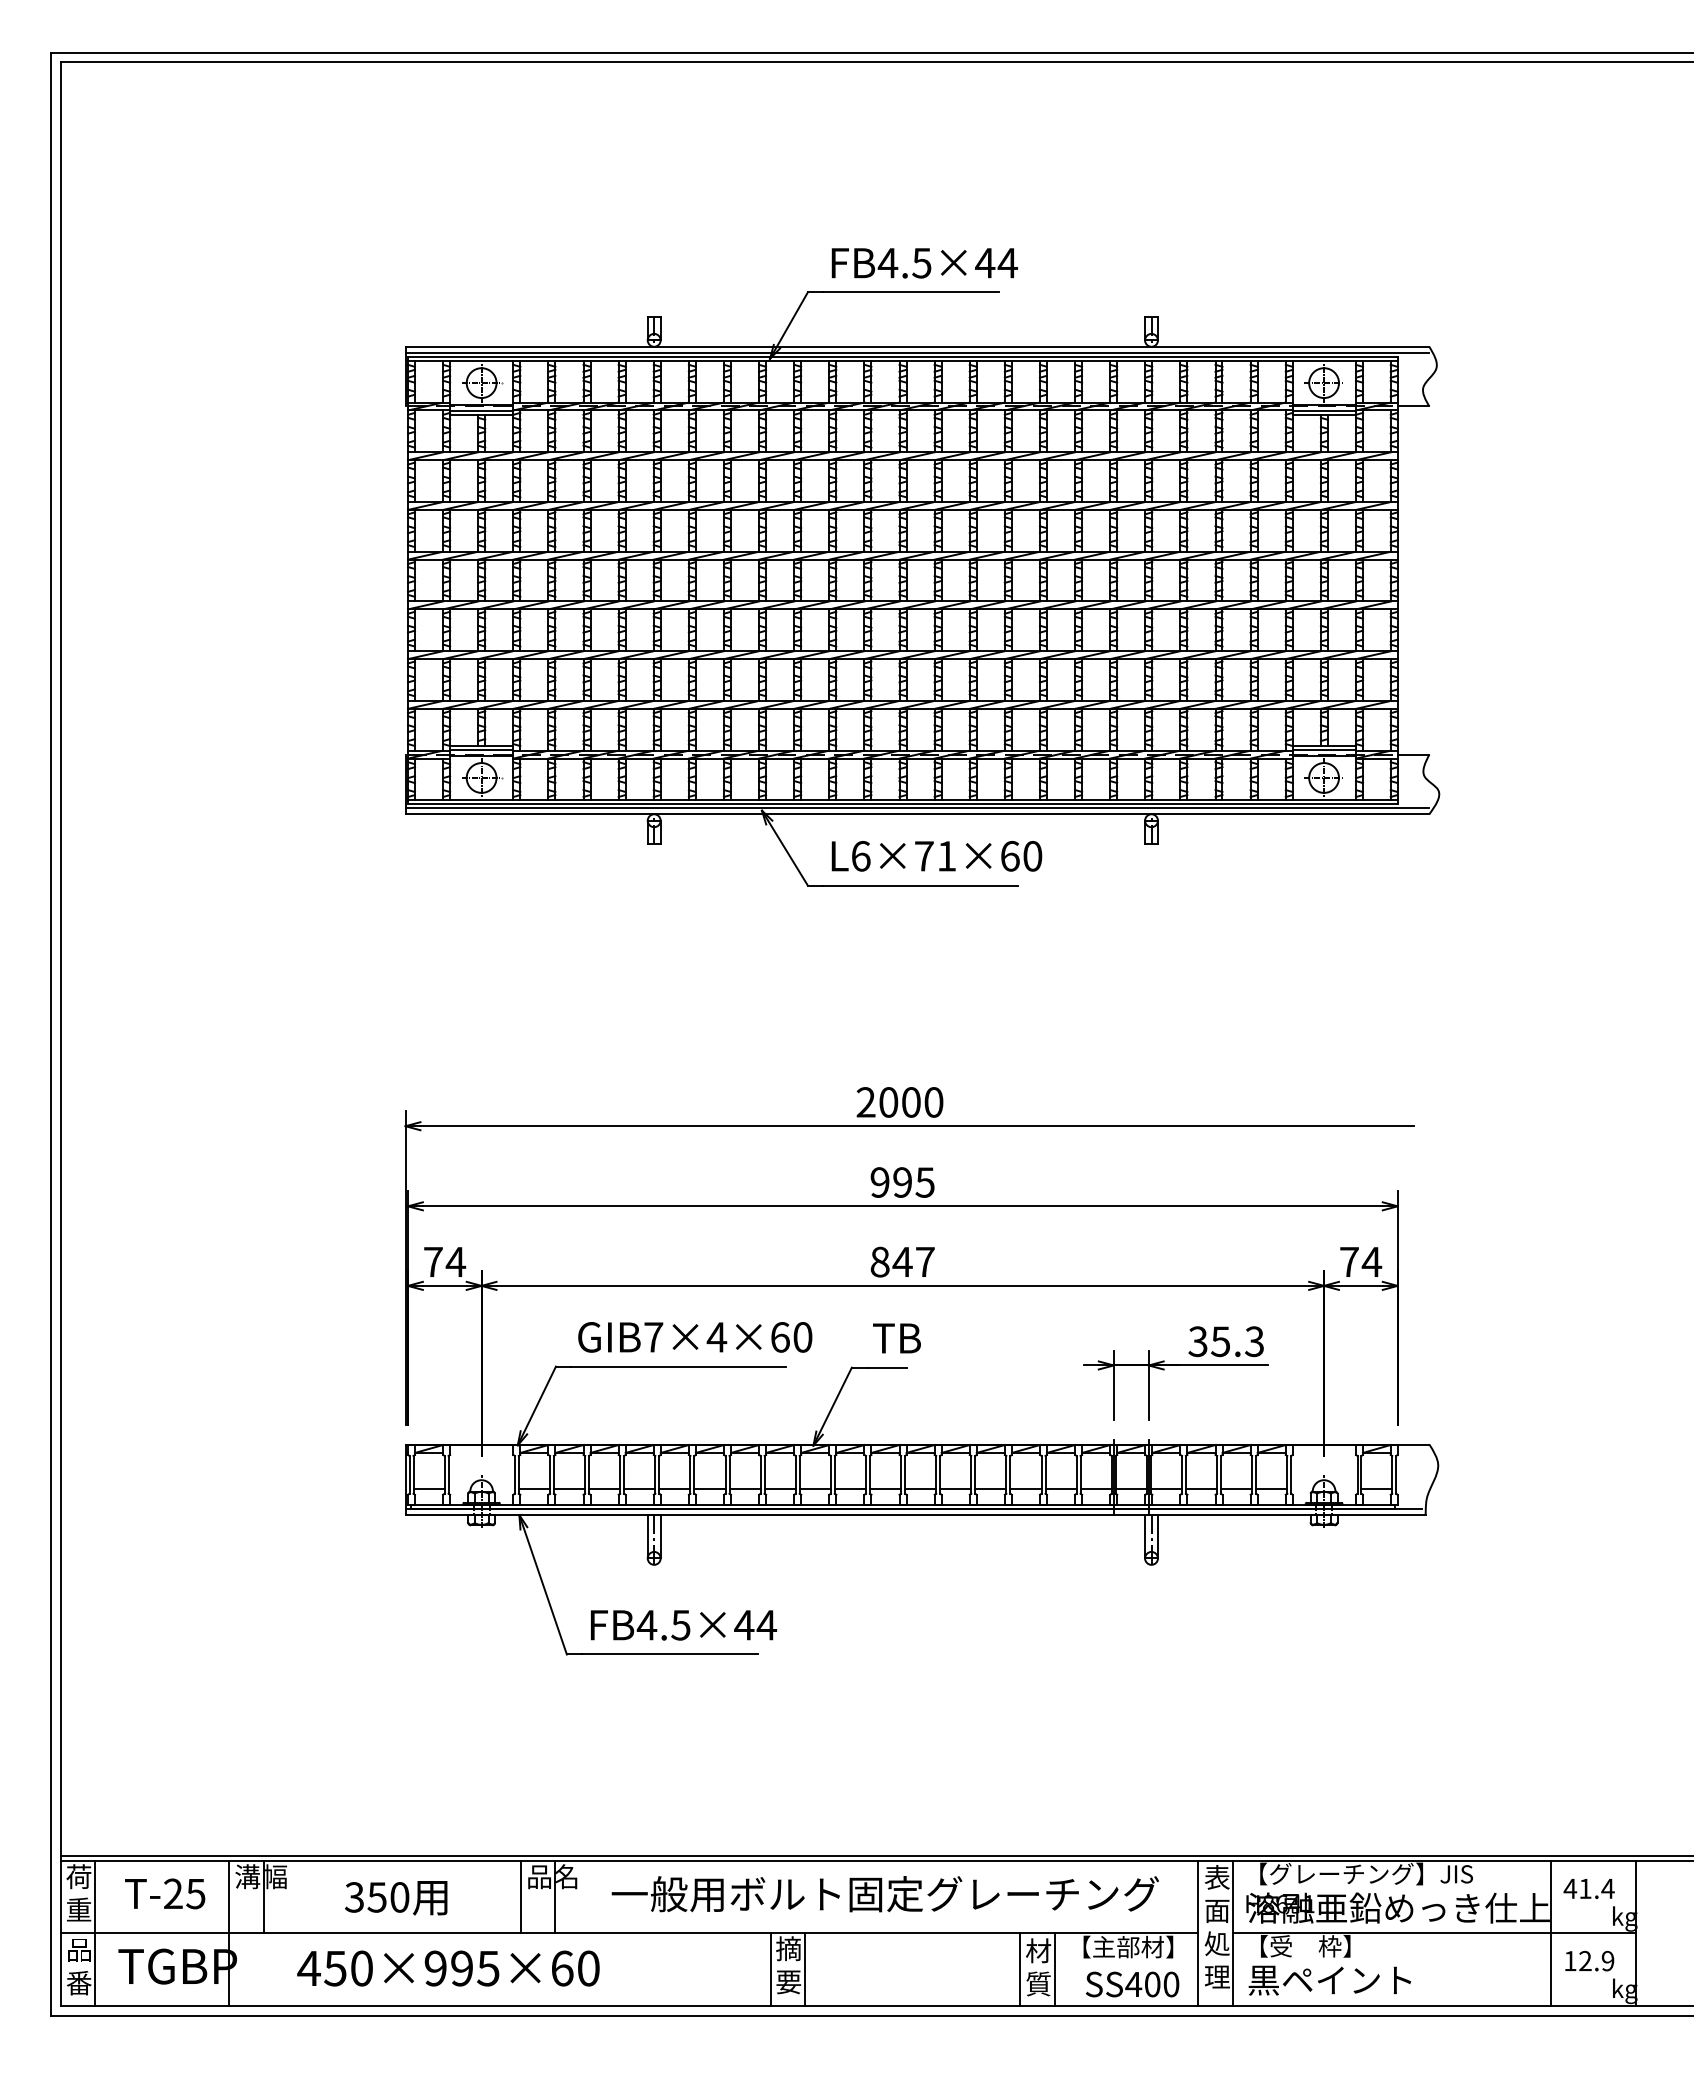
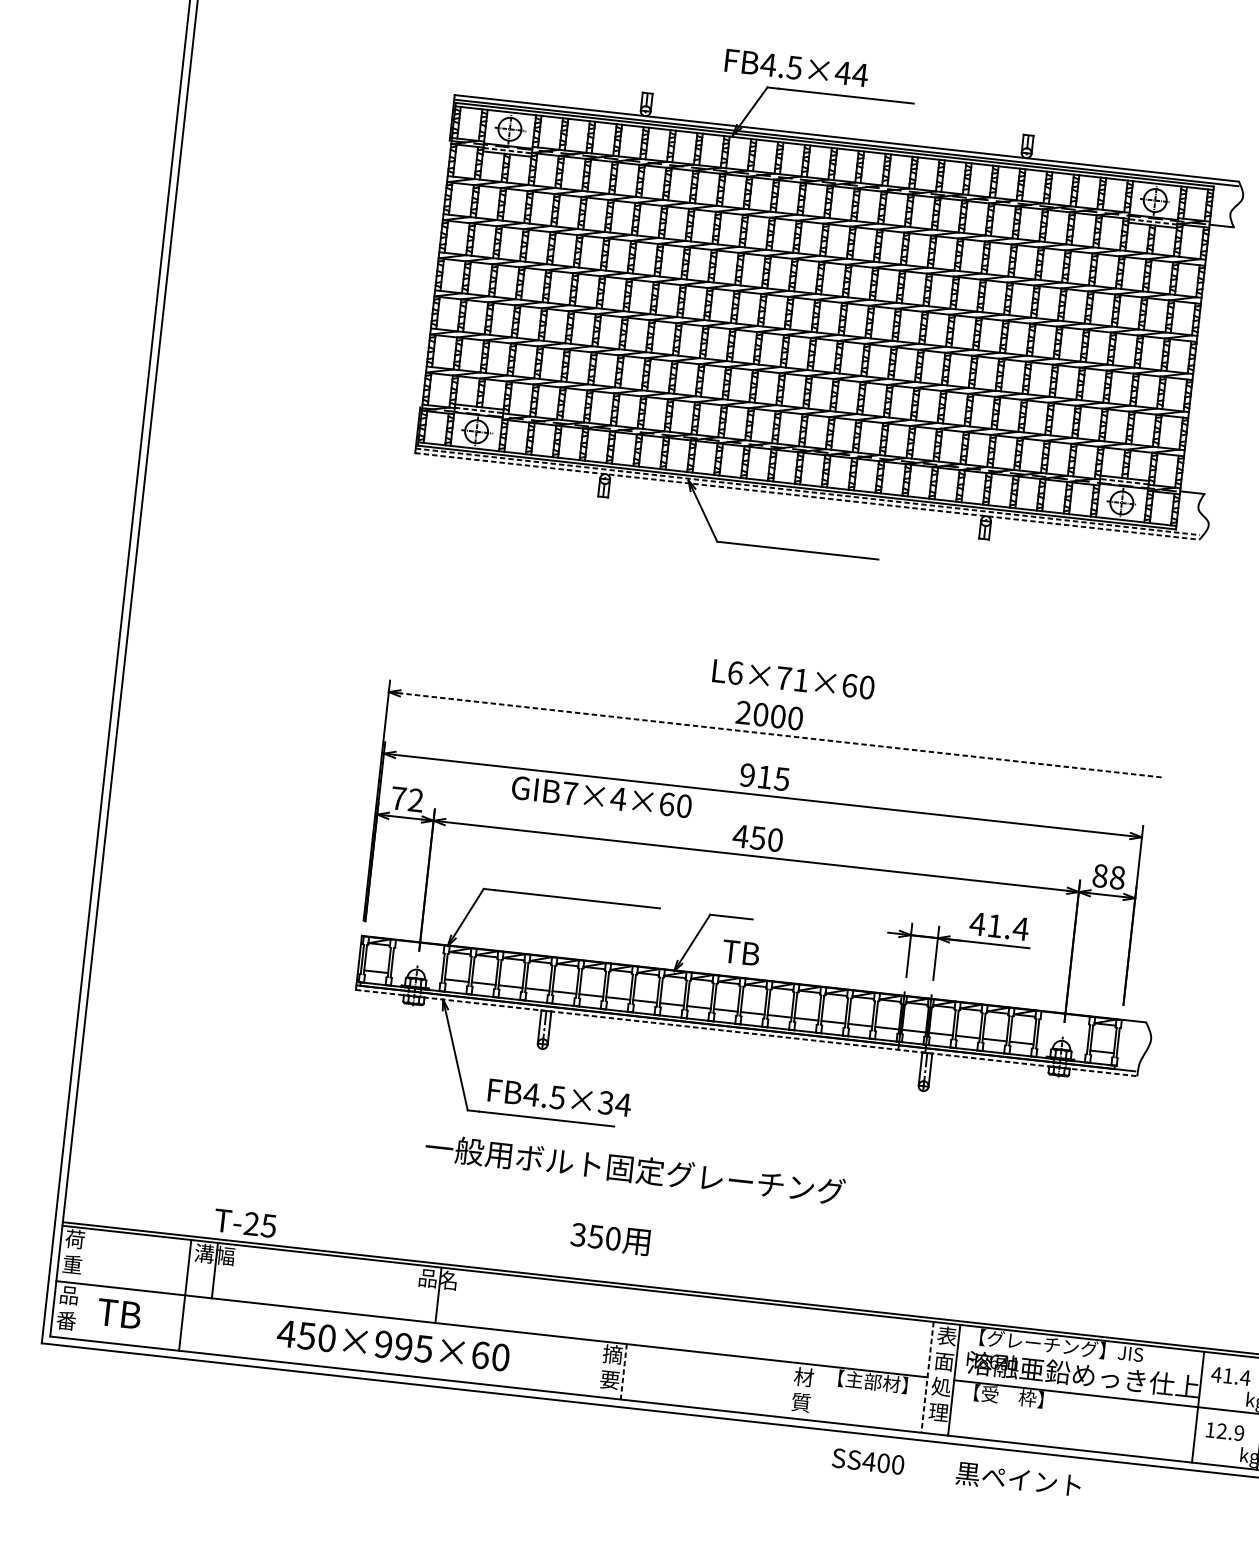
text: (924, 263) -> (796, 68), moved
line: (481, 410) -> (507, 150), solid -> dashed
line: (1324, 410) -> (1153, 221), solid -> dashed
line: (481, 750) -> (478, 410), solid -> dashed
line: (1324, 750) -> (1124, 481), solid -> dashed
line: (917, 808) -> (807, 492), solid -> dashed
line: (917, 814) -> (807, 496), solid -> dashed
text: (936, 856) -> (793, 679), moved
line: (917, 1126) -> (780, 735), solid -> dashed
text: (902, 1182) -> (764, 777), 995 -> 915
text: (455, 1261) -> (415, 799), 74 -> 72
text: (901, 1261) -> (757, 837), 847 -> 450
text: (1361, 1261) -> (1109, 876), 74 -> 88
text: (695, 1337) -> (602, 797), moved
text: (896, 1338) -> (740, 952), moved
text: (1225, 1341) -> (998, 926), 35.3 -> 41.4
line: (916, 1515) -> (747, 1033), solid -> dashed
text: (744, 1624) -> (606, 1102), FB4.5×44 -> FB4.5×34
text: (165, 1893) -> (245, 1223), moved
text: (884, 1894) -> (634, 1169), moved
line: (520, 1897) -> (411, 1292), removed
text: (396, 1898) -> (610, 1239), moved
line: (95, 1933) -> (83, 1284), removed
line: (1197, 1933) -> (927, 1377), solid -> dashed
text: (192, 1966) -> (154, 1317), TGBP -> TB
text: (448, 1968) -> (393, 1345), moved
line: (770, 1969) -> (597, 1368), removed
line: (1020, 1969) -> (788, 1389), removed
line: (1055, 1969) -> (815, 1392), removed
line: (805, 1970) -> (623, 1372), solid -> dashed
text: (1329, 1980) -> (1018, 1479), moved
text: (1132, 1984) -> (868, 1461), moved

